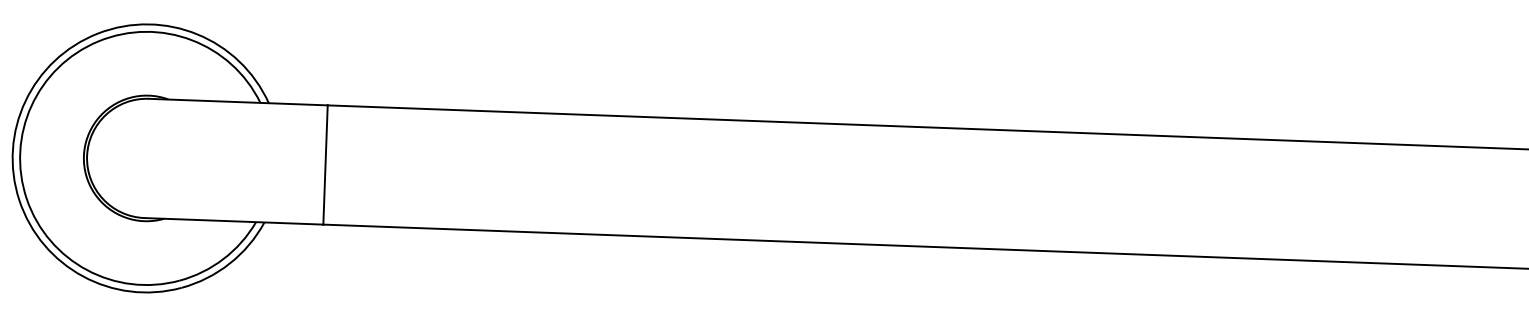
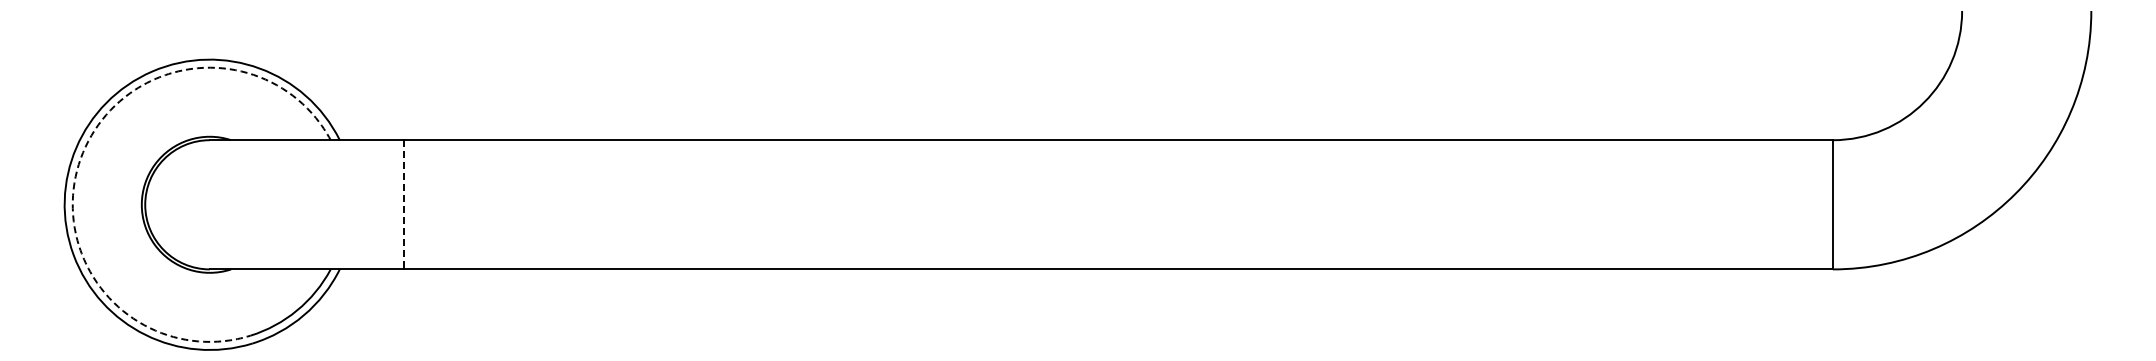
arc: (31, 105) -> (83, 152), solid -> dashed
line: (325, 164) -> (403, 204), solid -> dashed

